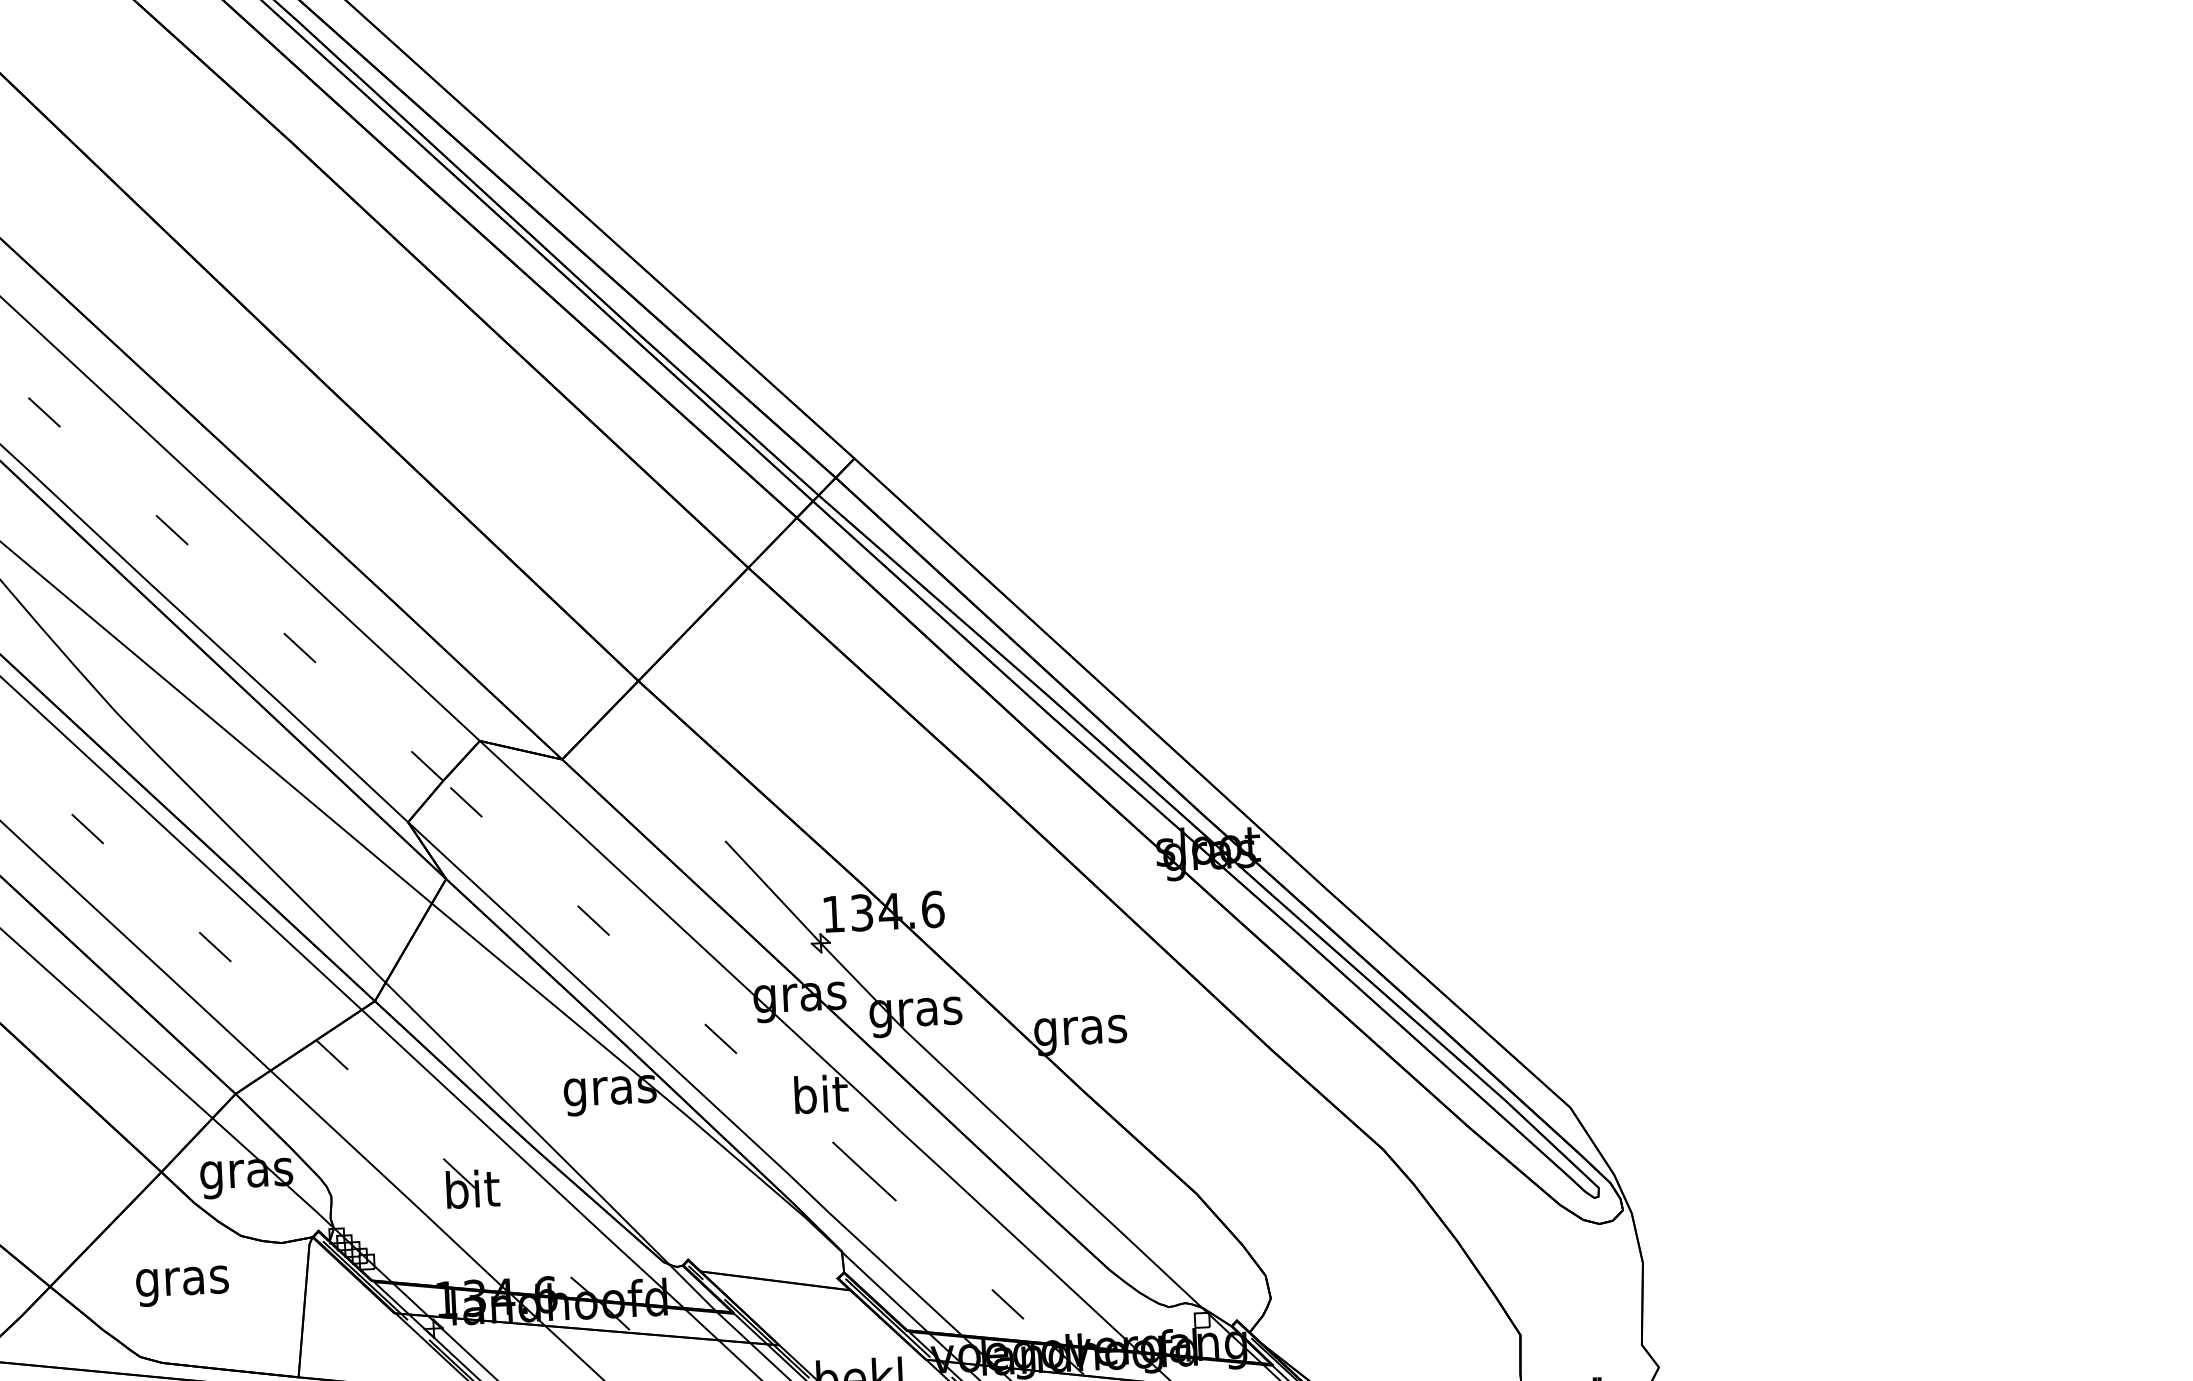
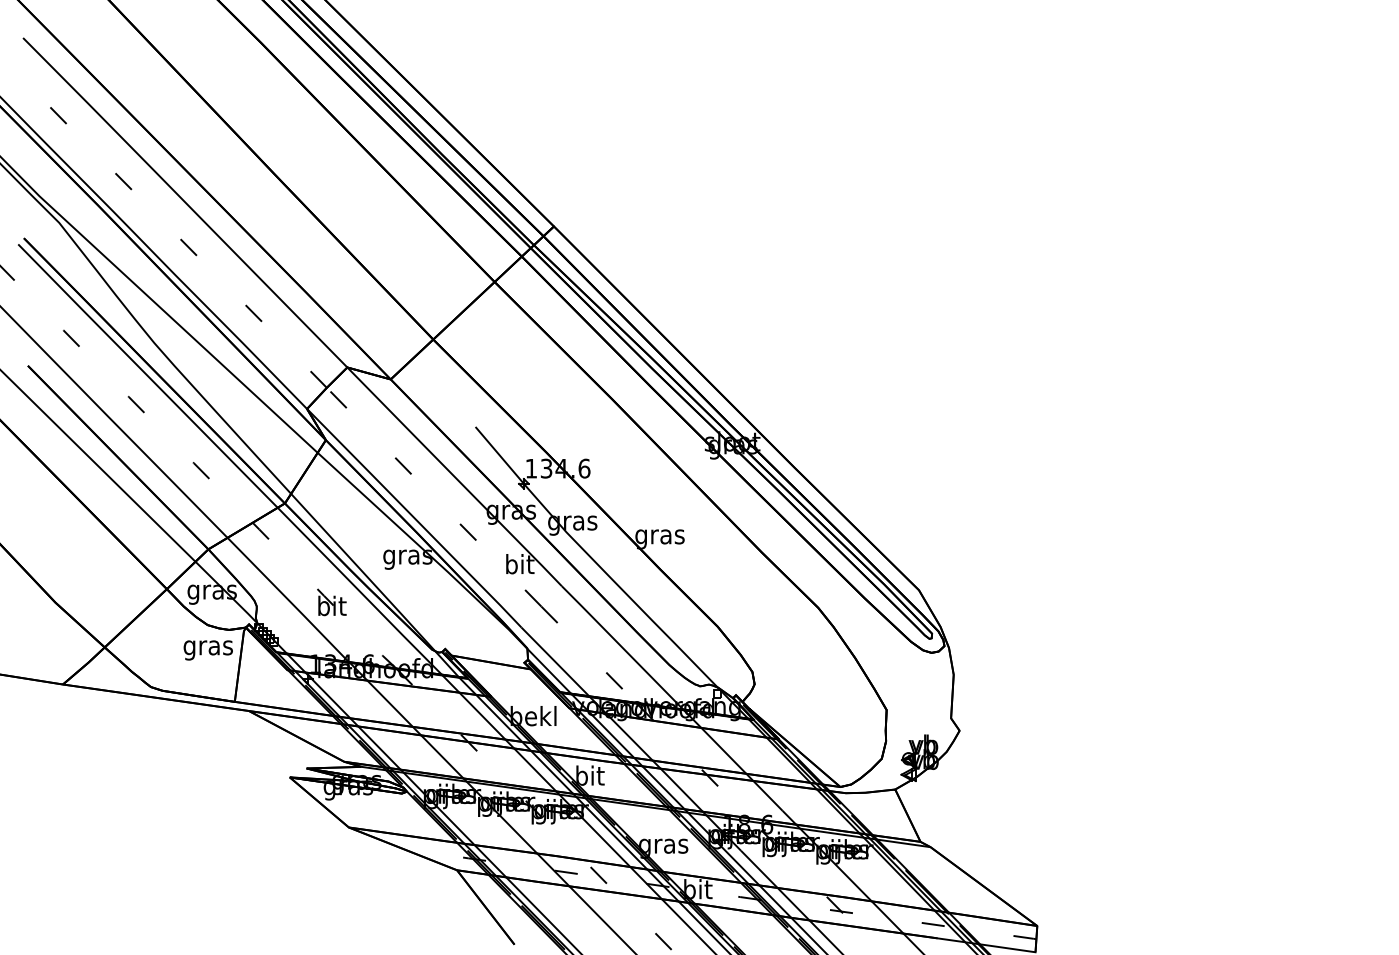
text: (181, 1286) -> (207, 650), moved

